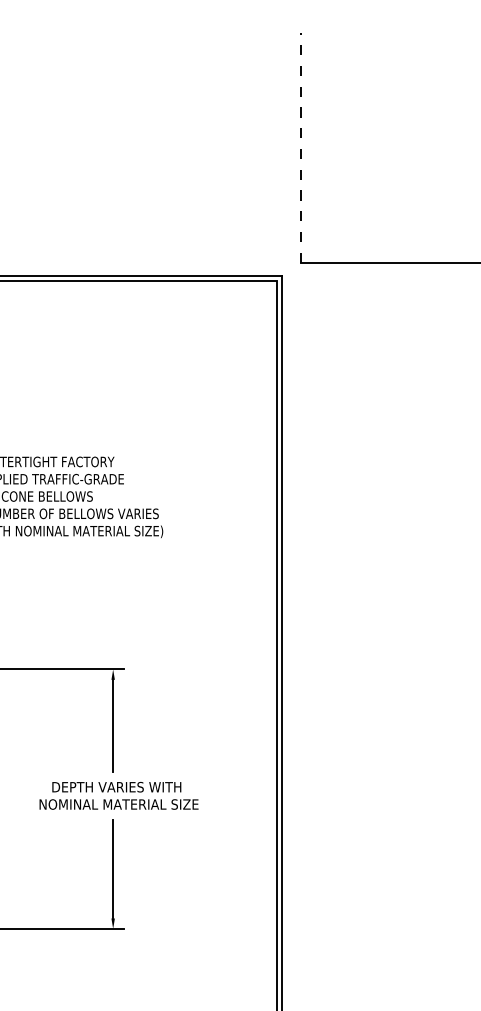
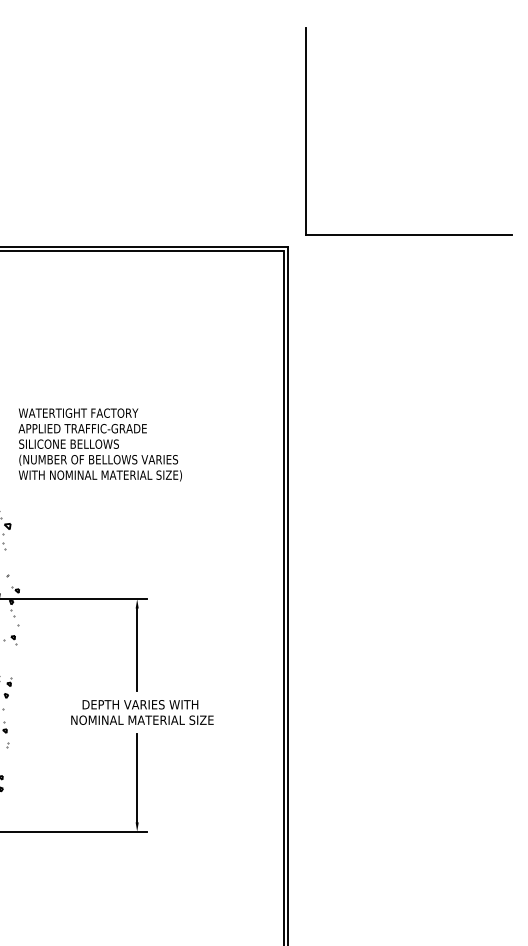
line: (300, 147) -> (305, 131), dashed -> solid

